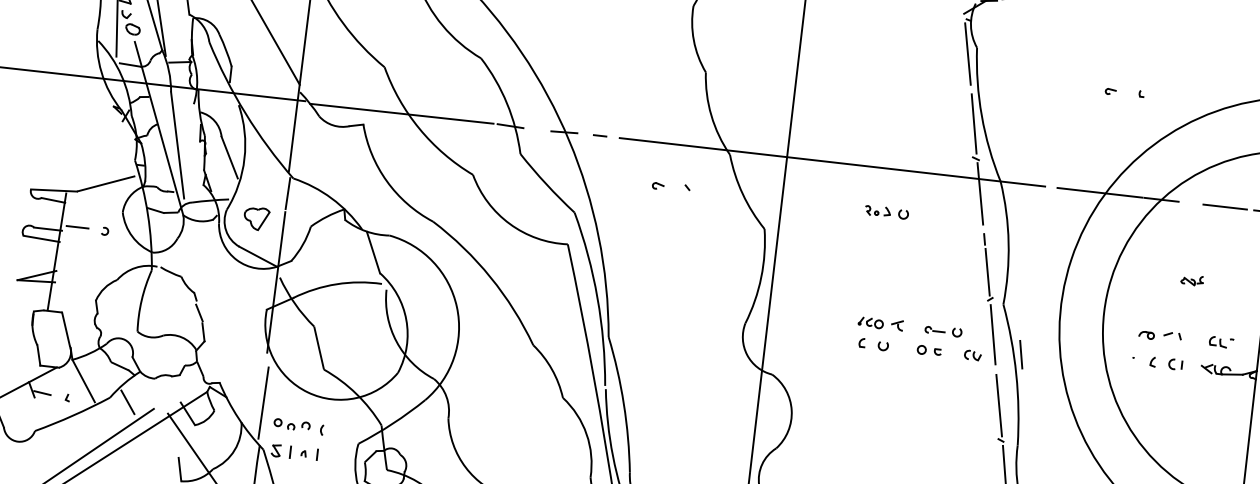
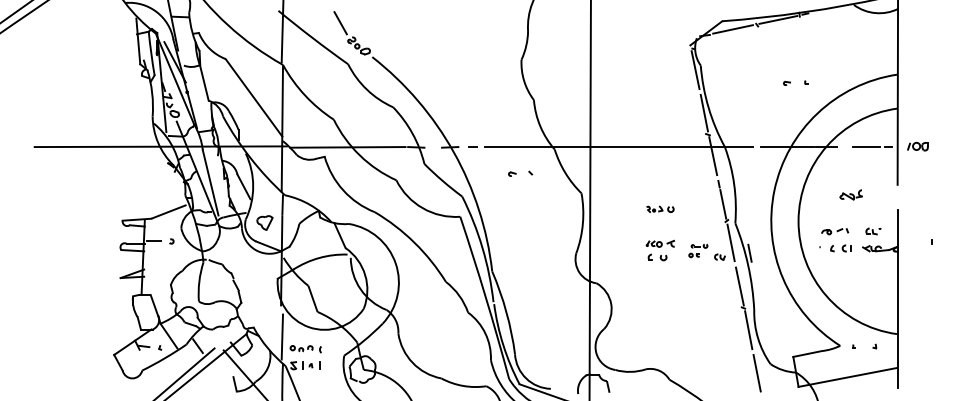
part: (887, 211) -> (660, 208), moved
part: (1191, 279) -> (850, 194), size x1.6
part: (939, 340) -> (698, 250), size x0.7

